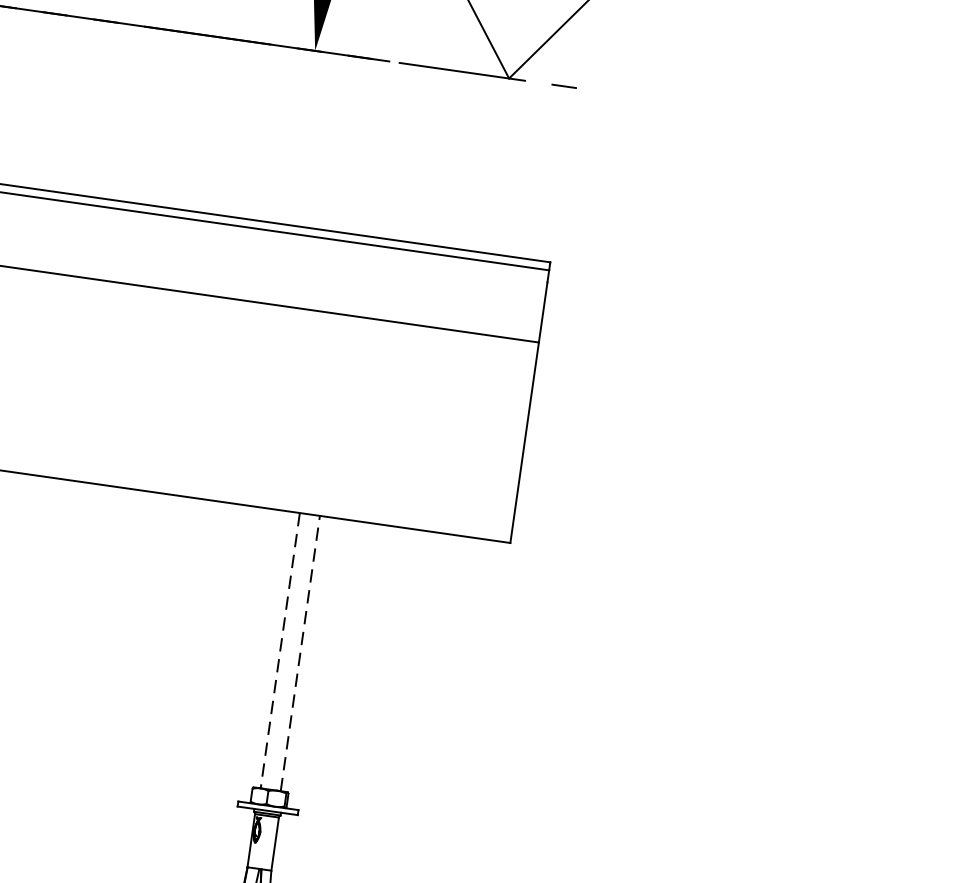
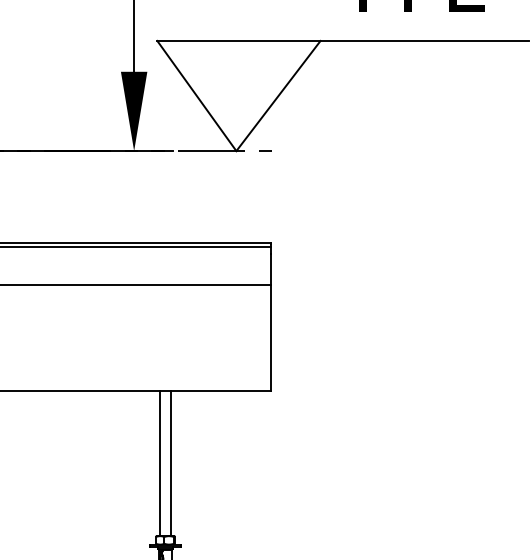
line: (280, 650) -> (160, 463), dashed -> solid
line: (299, 653) -> (170, 463), dashed -> solid

